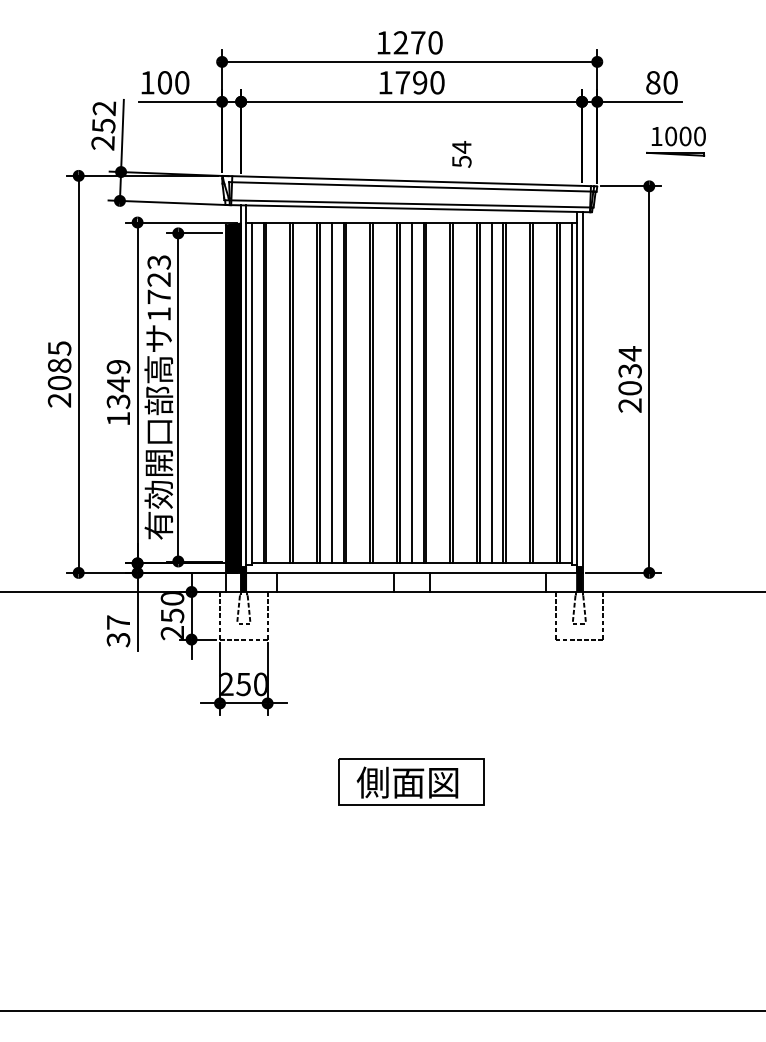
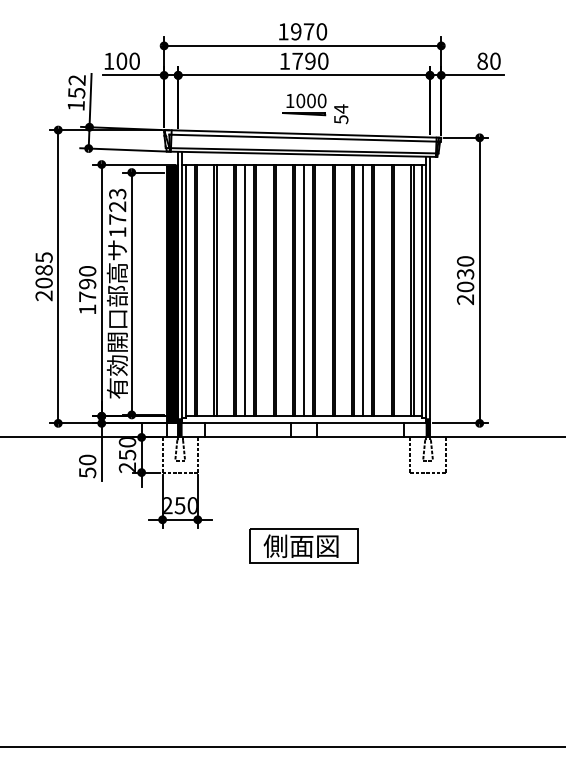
text: (401, 42) -> (296, 31), 1270 -> 1970
part: (676, 141) -> (304, 104), moved
text: (102, 142) -> (75, 105), 252 -> 152
text: (630, 353) -> (465, 261), 2034 -> 2030
text: (118, 384) -> (87, 284), 1349 -> 1790
text: (118, 629) -> (87, 465), 37 -> 50
part: (410, 781) -> (303, 545), moved

